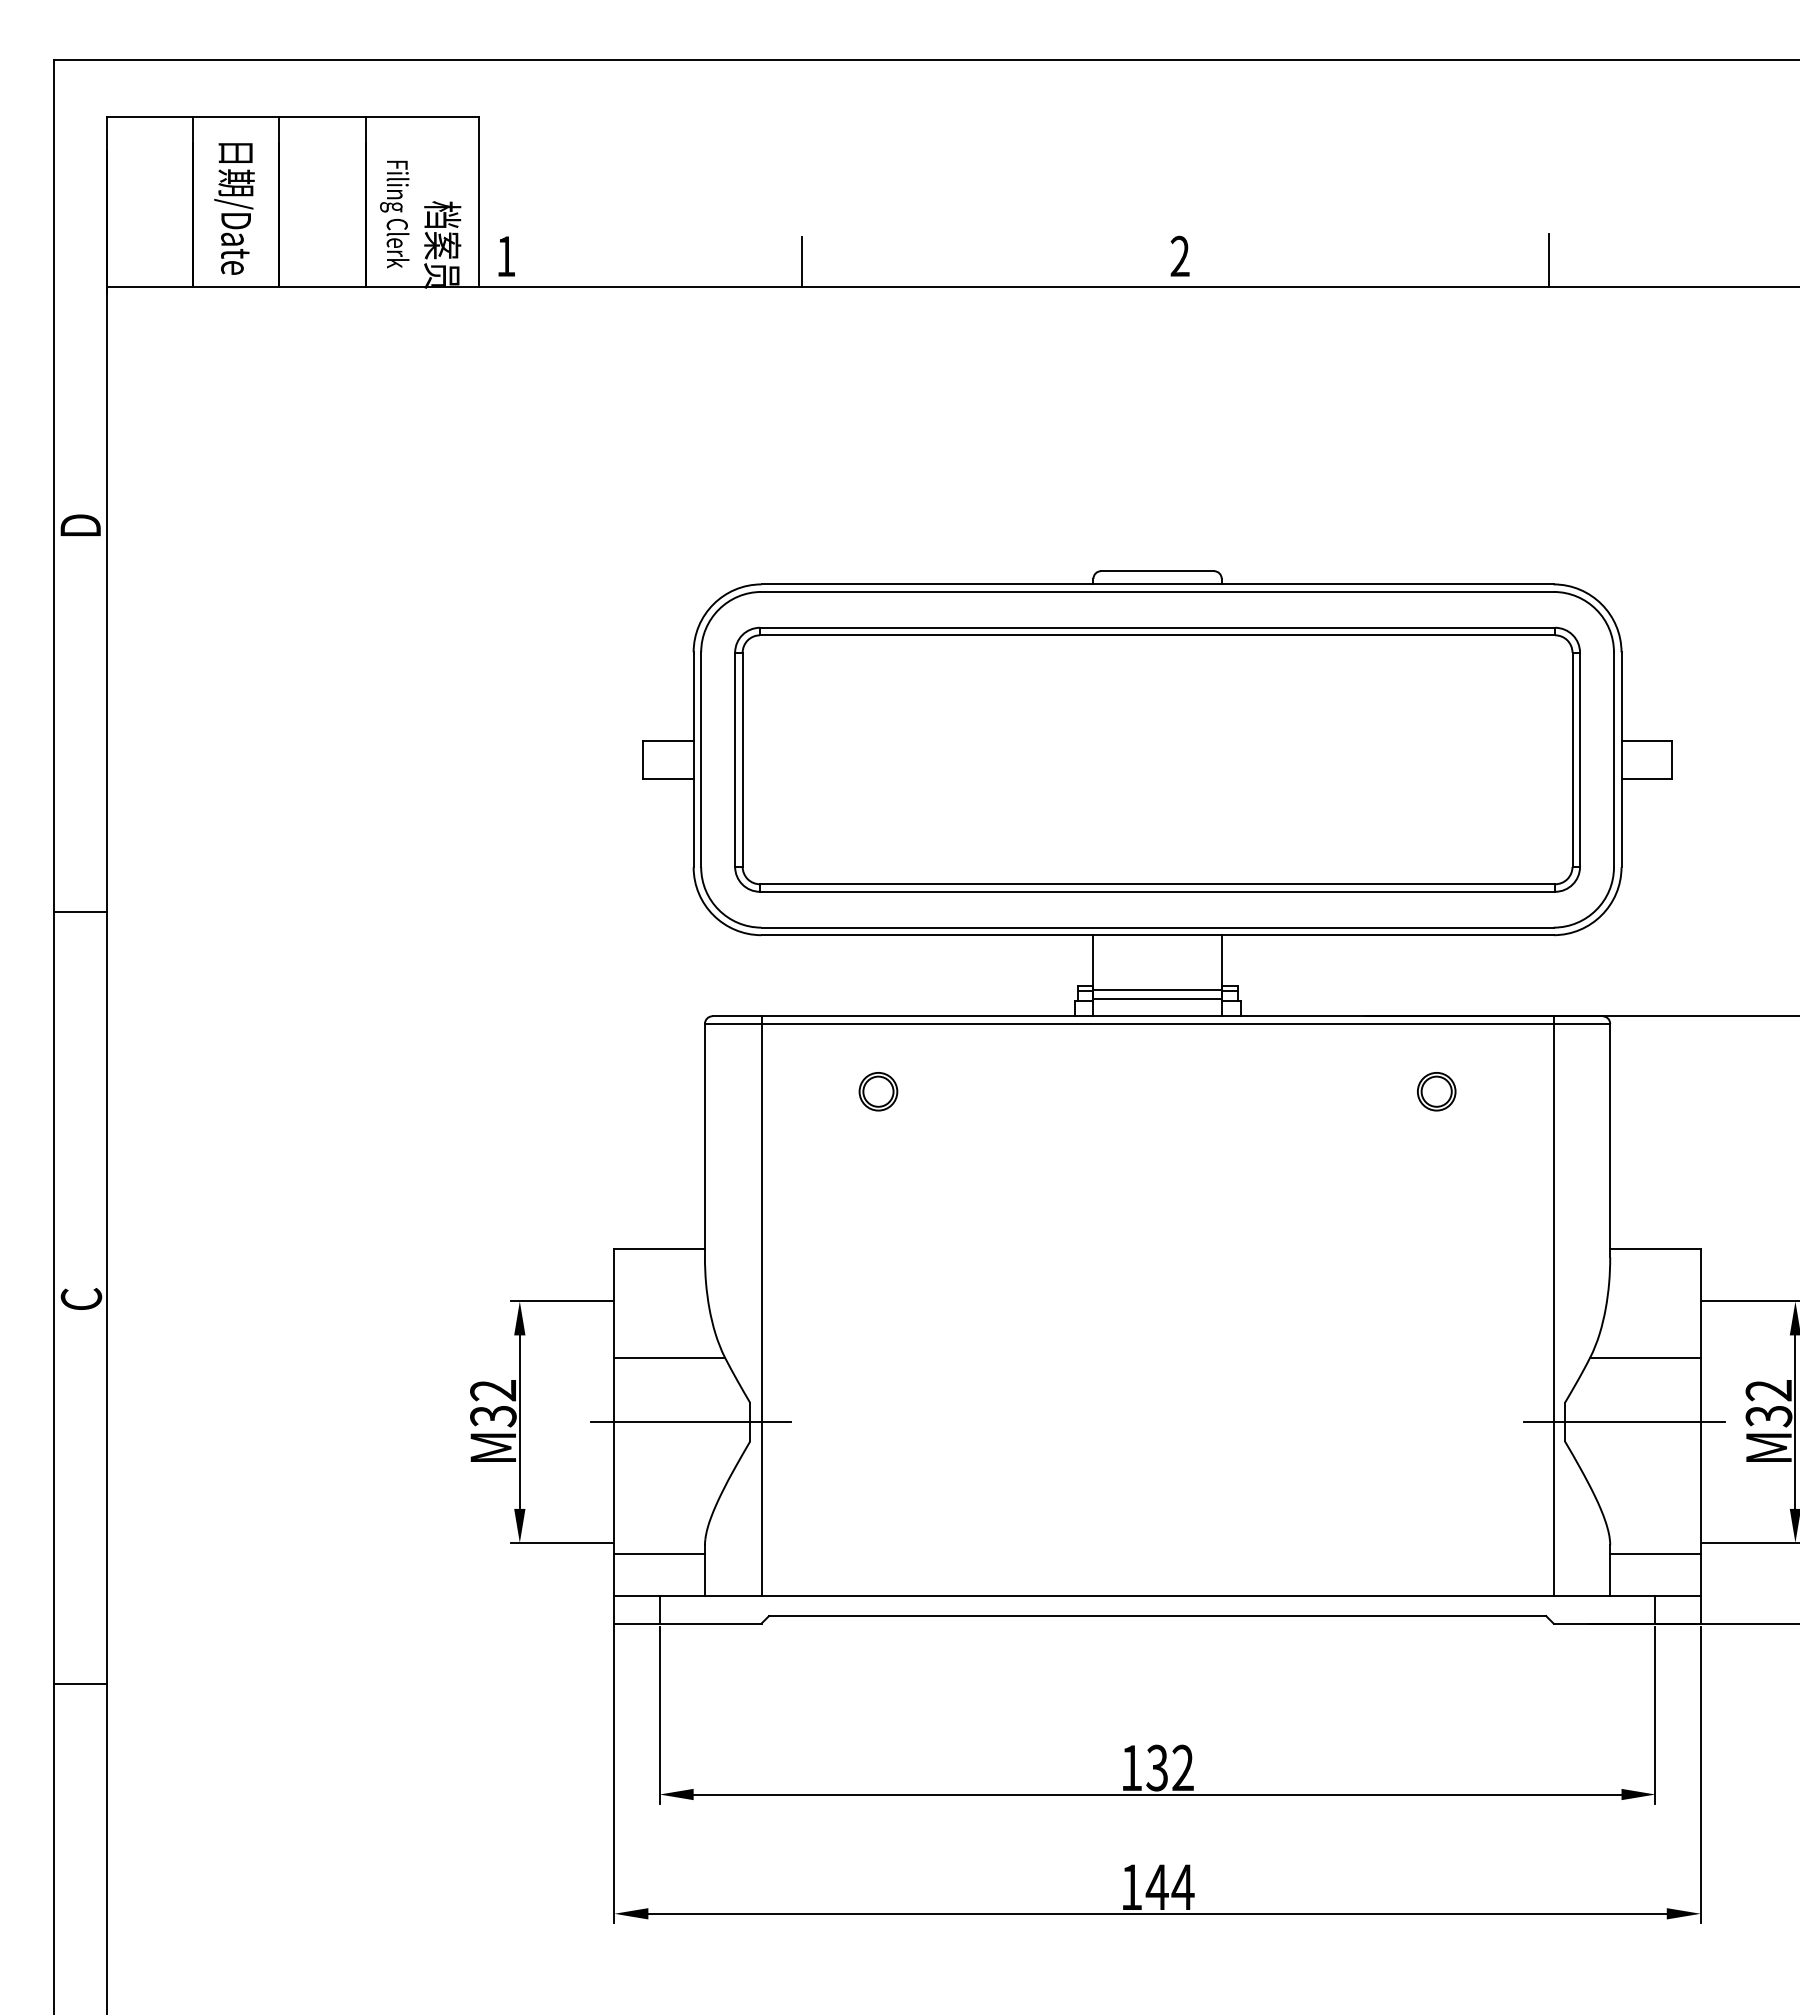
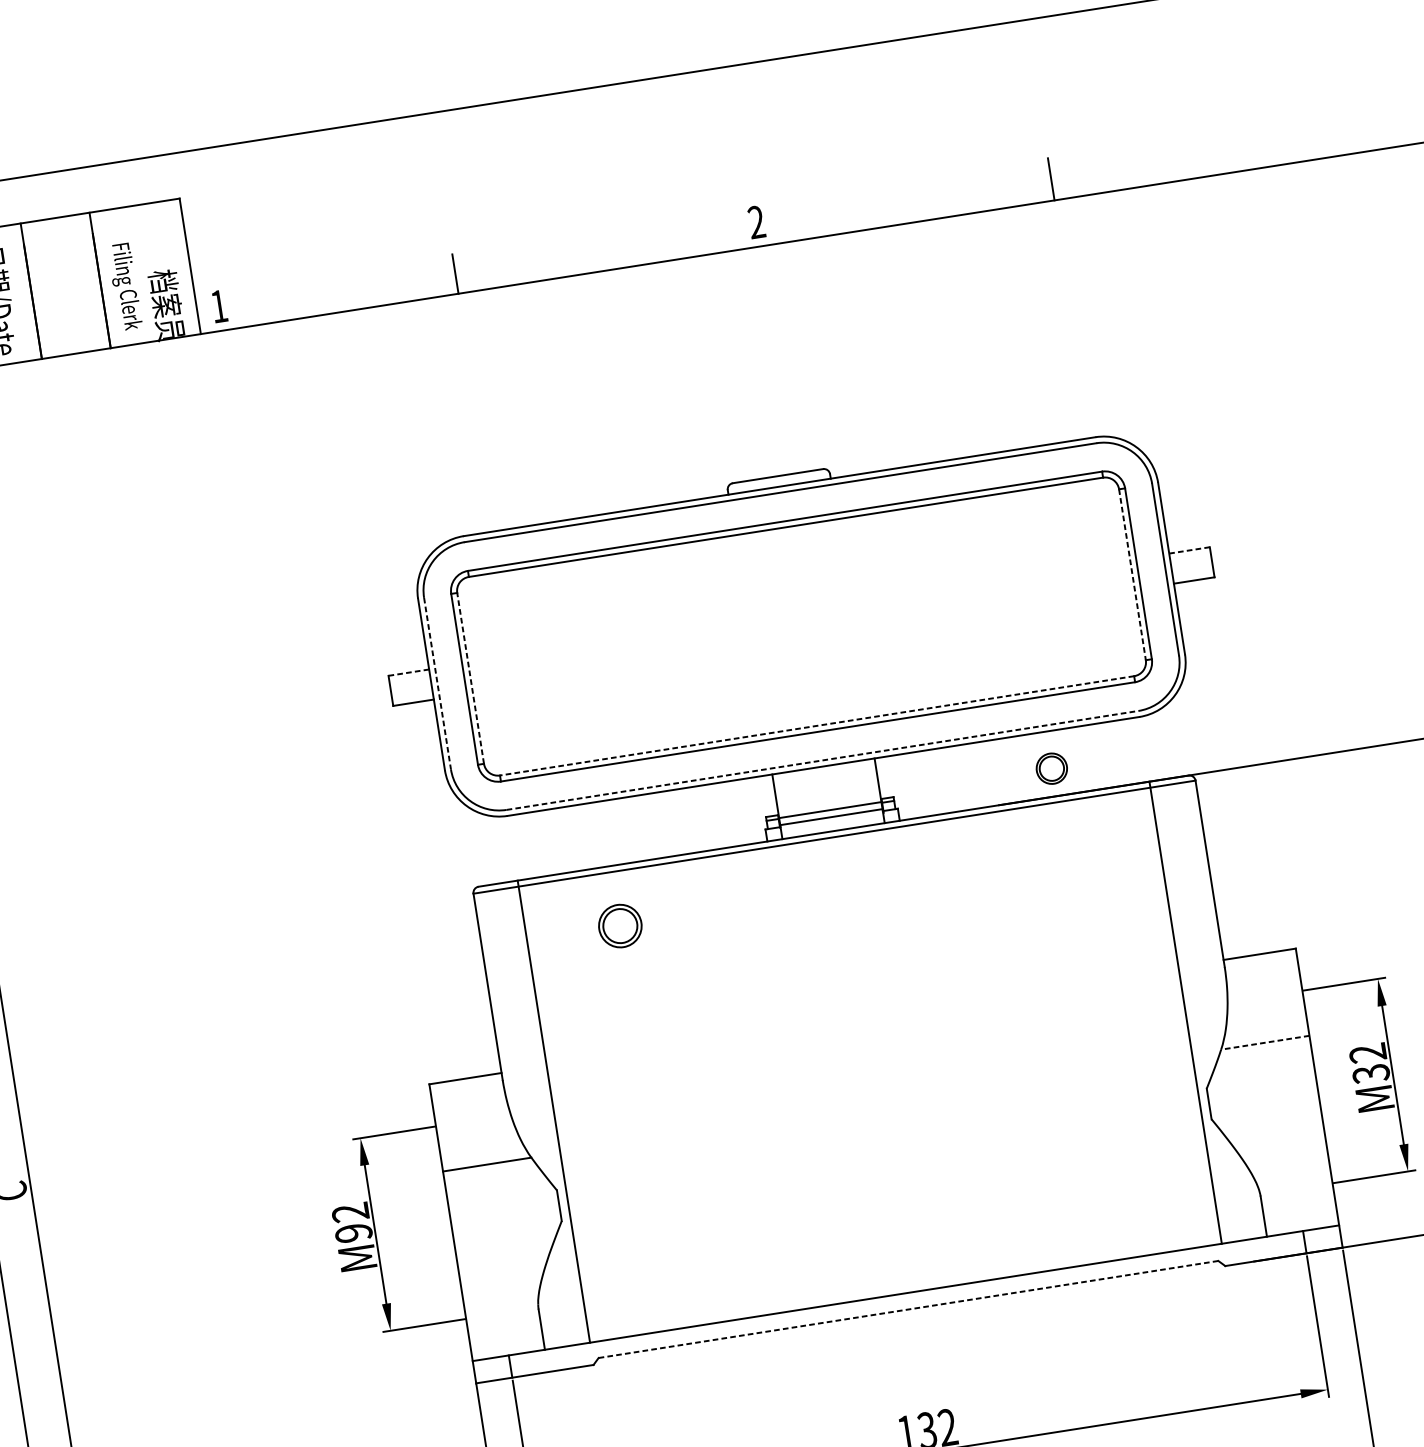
line: (668, 740) -> (409, 672), solid -> dashed
line: (1647, 740) -> (1189, 549), solid -> dashed
line: (701, 759) -> (437, 683), solid -> dashed
line: (742, 759) -> (470, 678), solid -> dashed
line: (1572, 760) -> (1132, 575), solid -> dashed
line: (1157, 884) -> (817, 726), solid -> dashed
line: (1158, 927) -> (823, 760), solid -> dashed
part: (878, 1091) -> (620, 925), size x1.4
part: (1436, 1091) -> (1051, 768), moved
line: (1644, 1357) -> (1264, 1042), solid -> dashed
text: (493, 1416) -> (353, 1233), M32 -> M92
line: (690, 1422) -> (511, 1213), removed
line: (1624, 1422) -> (1256, 1096), removed
line: (659, 1554) -> (503, 1322), removed
line: (1655, 1554) -> (1297, 1198), removed
line: (1157, 1616) -> (908, 1309), solid -> dashed

